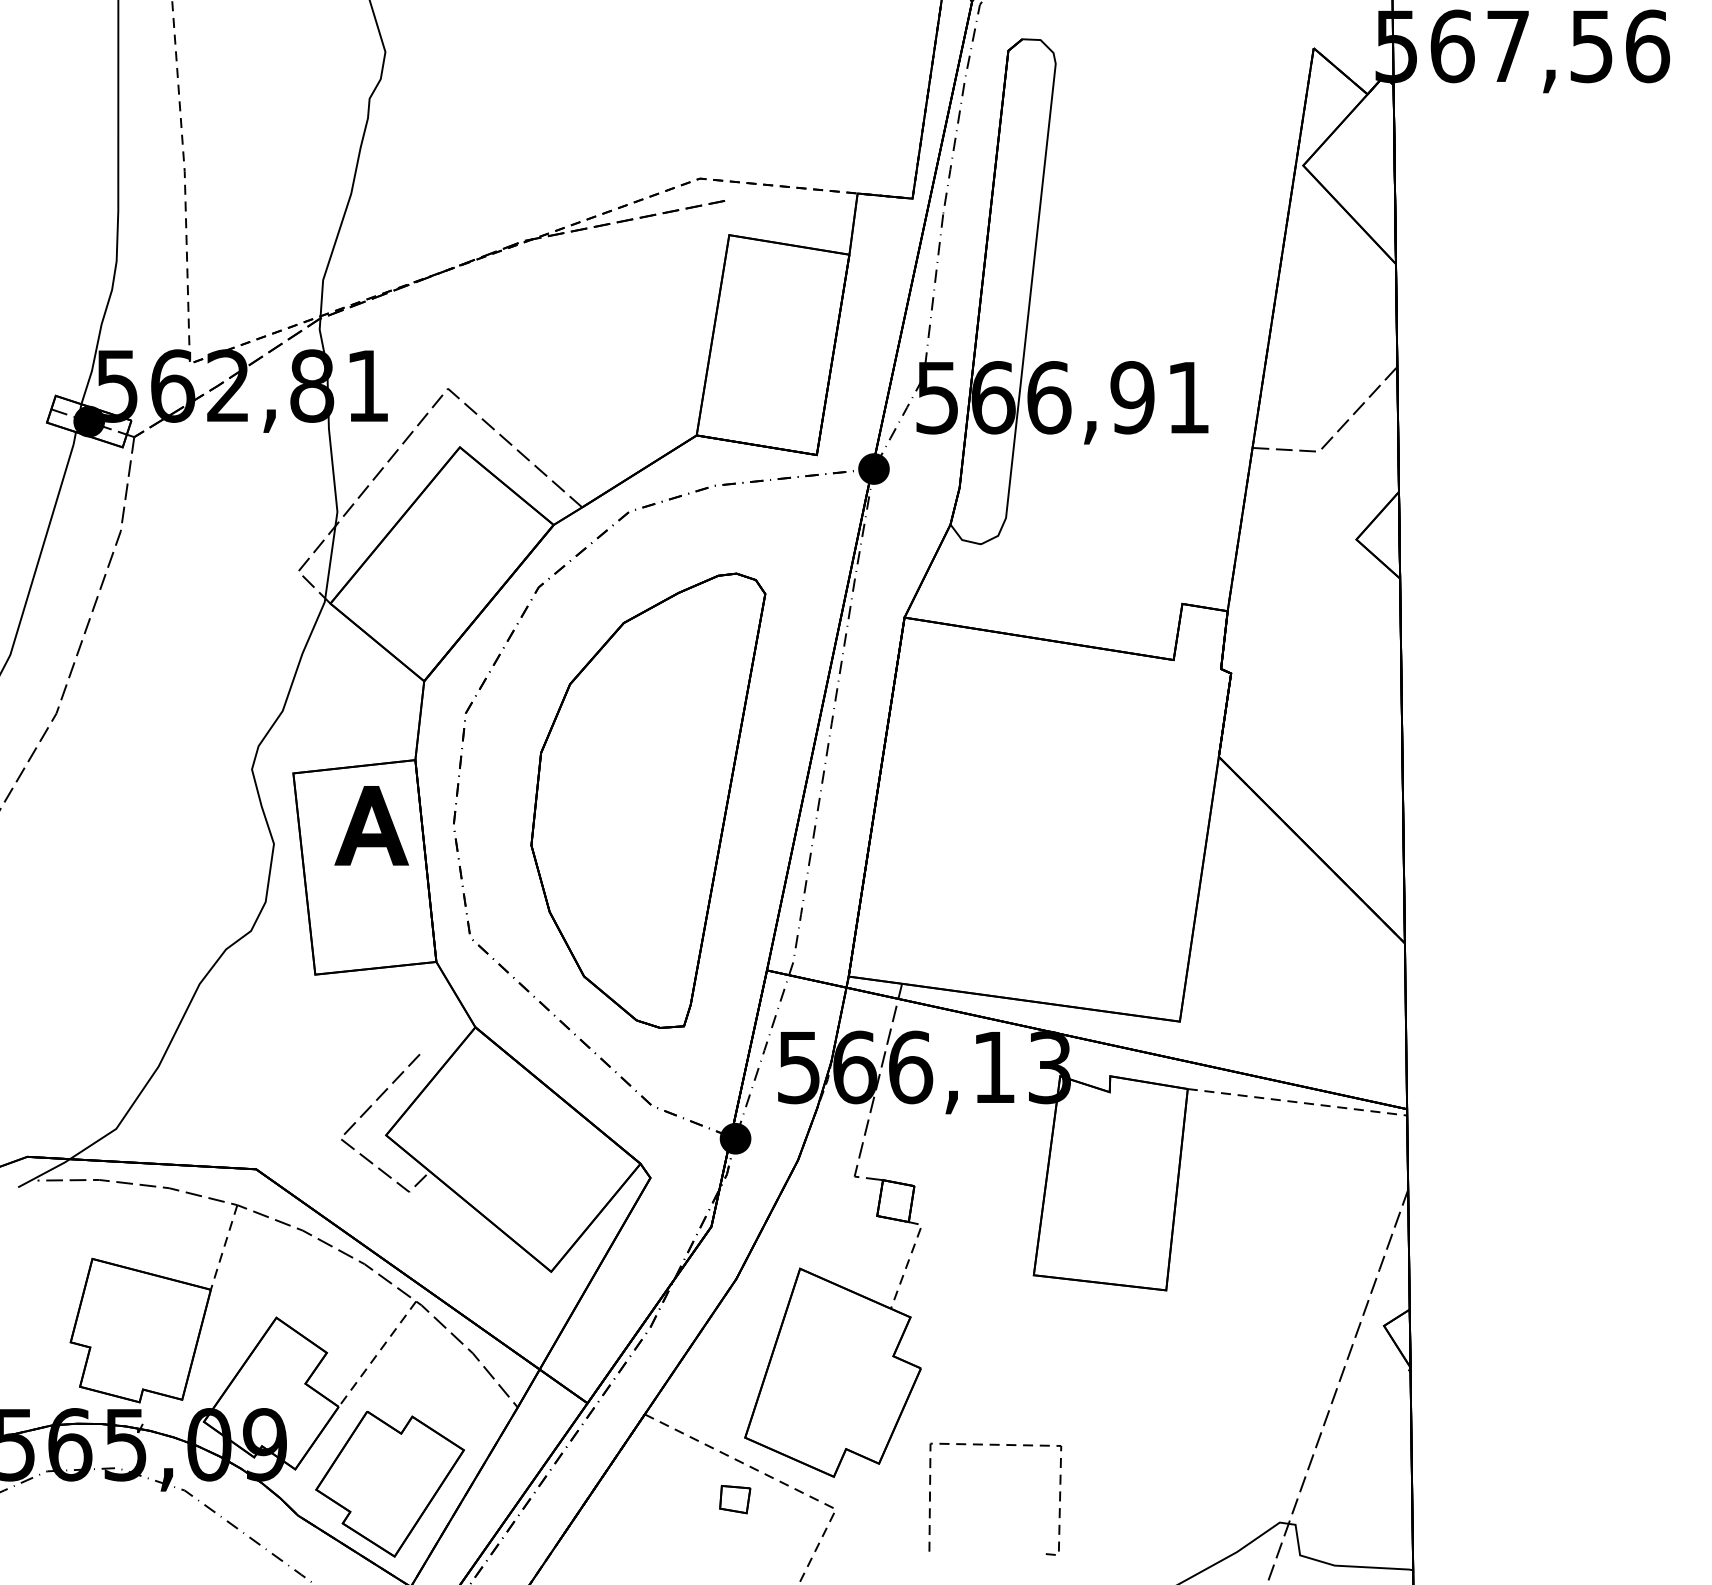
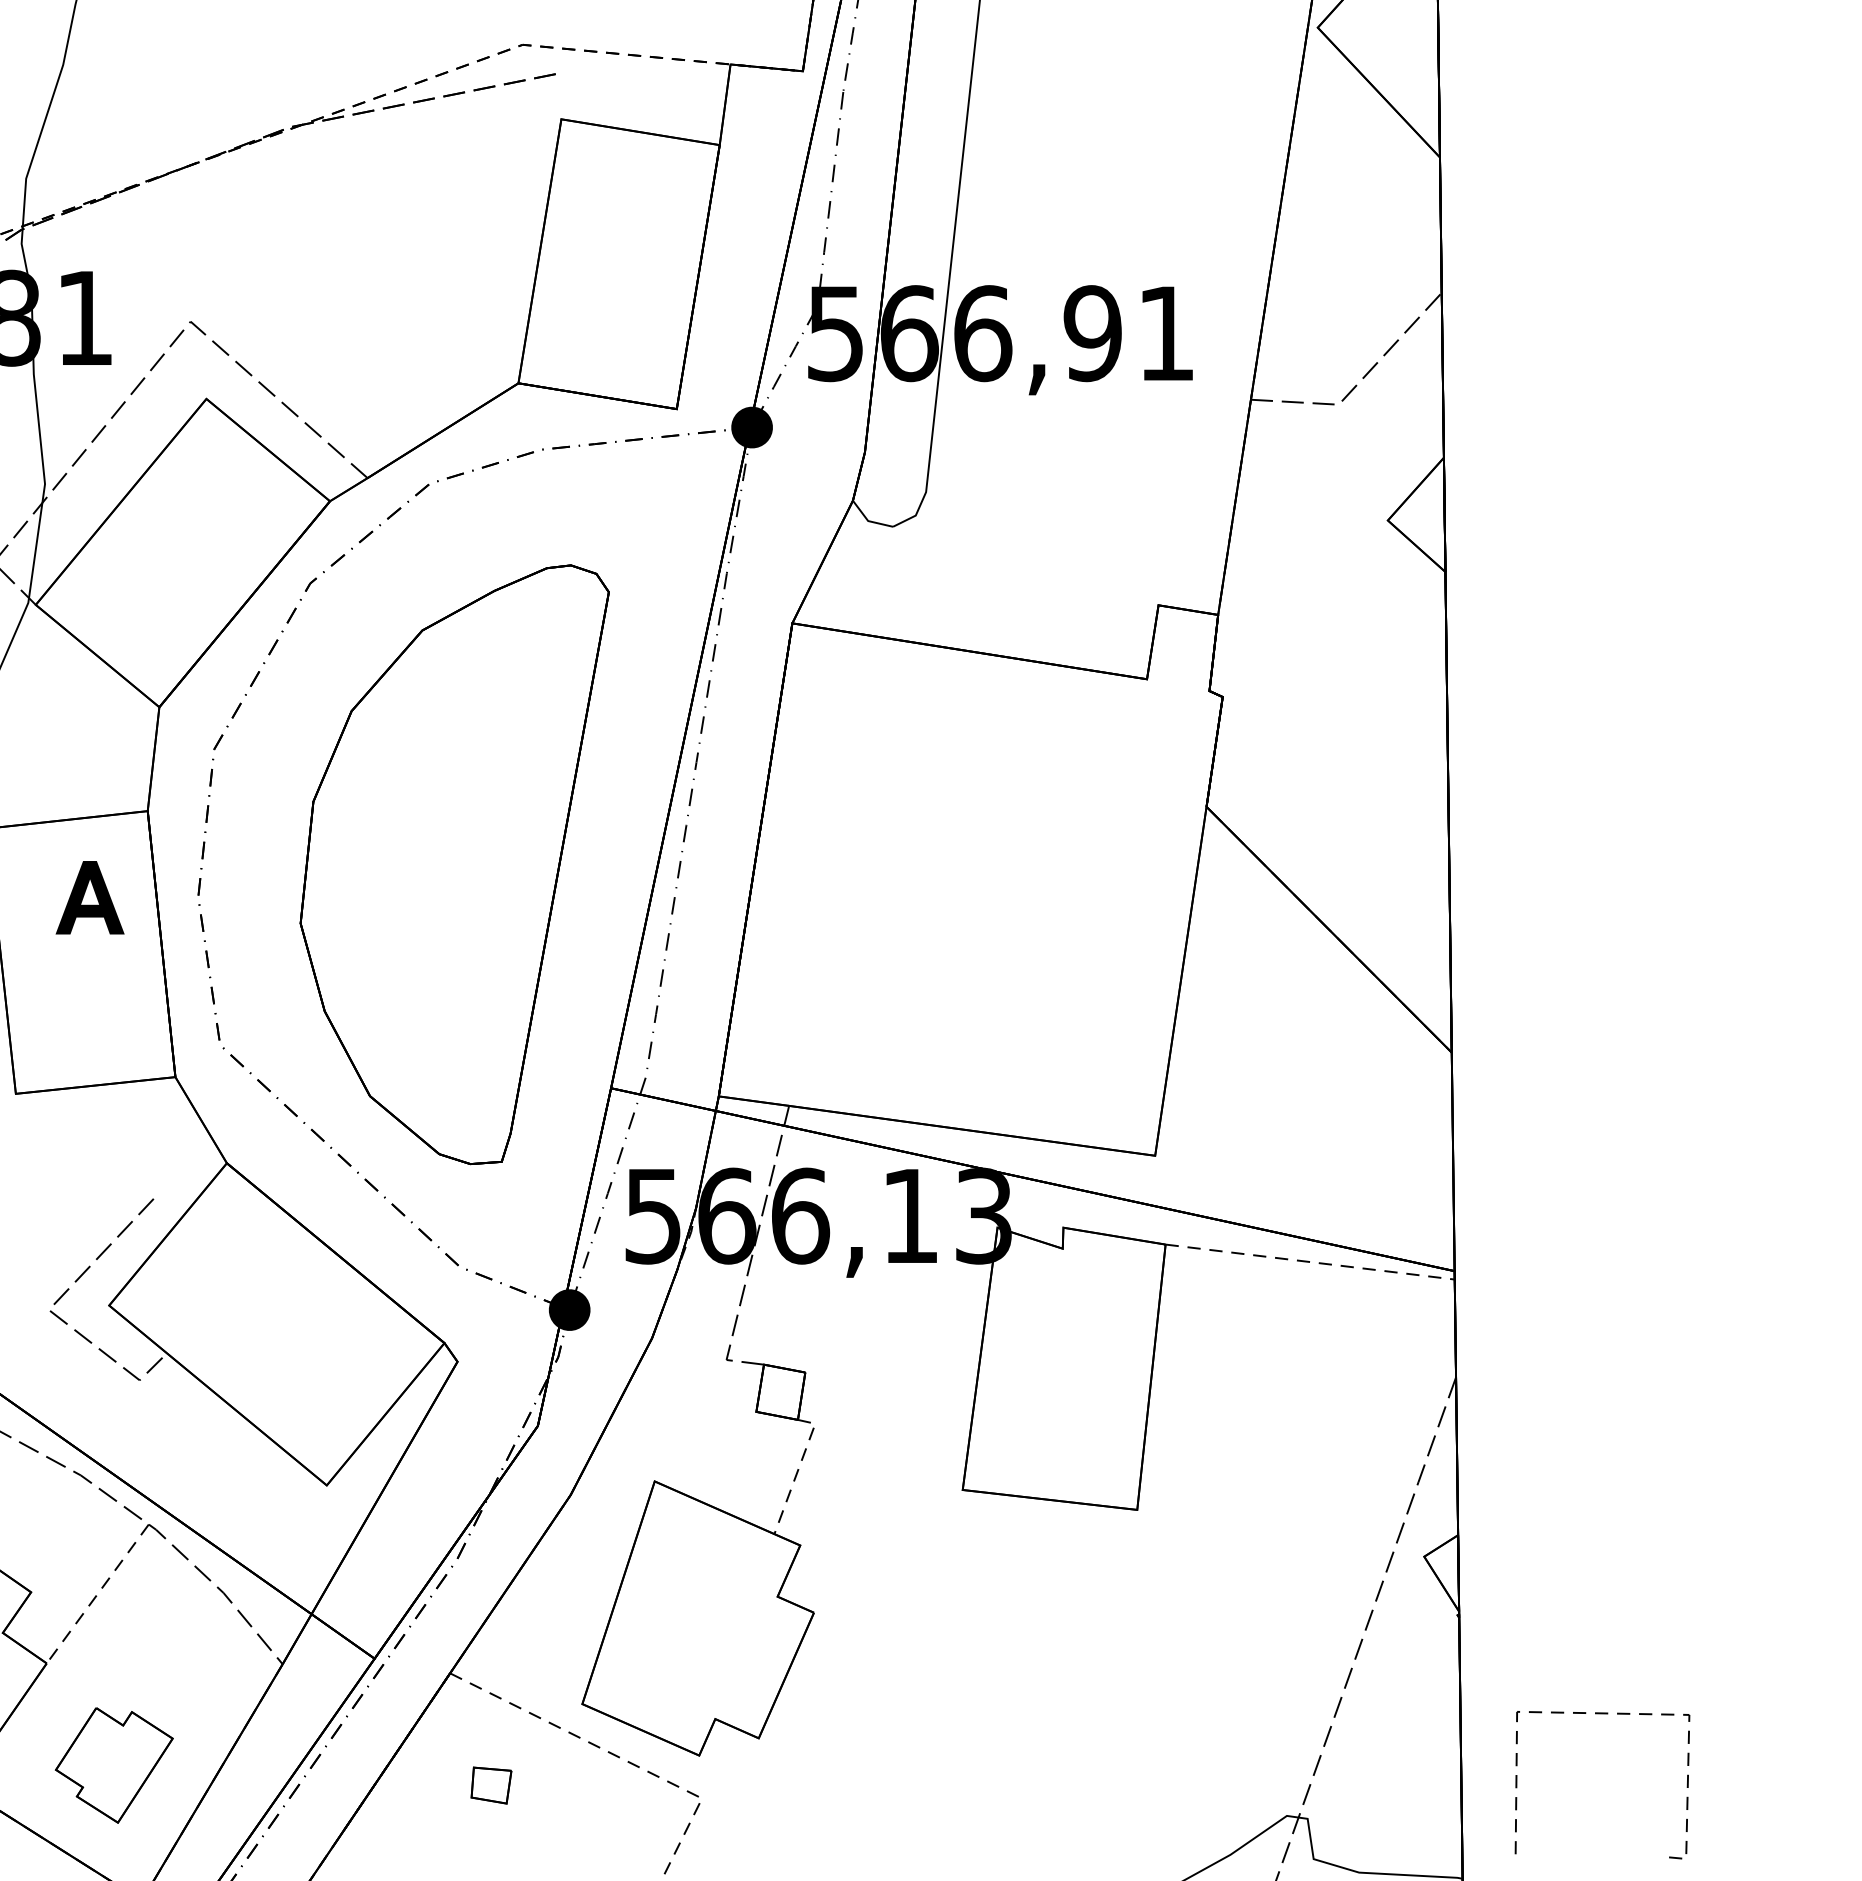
part: (371, 825) -> (89, 897), size x0.7
line: (995, 1445) -> (1602, 1714), moved
part: (389, 1484) -> (113, 1765), size x0.6
part: (735, 1499) -> (491, 1785), moved

